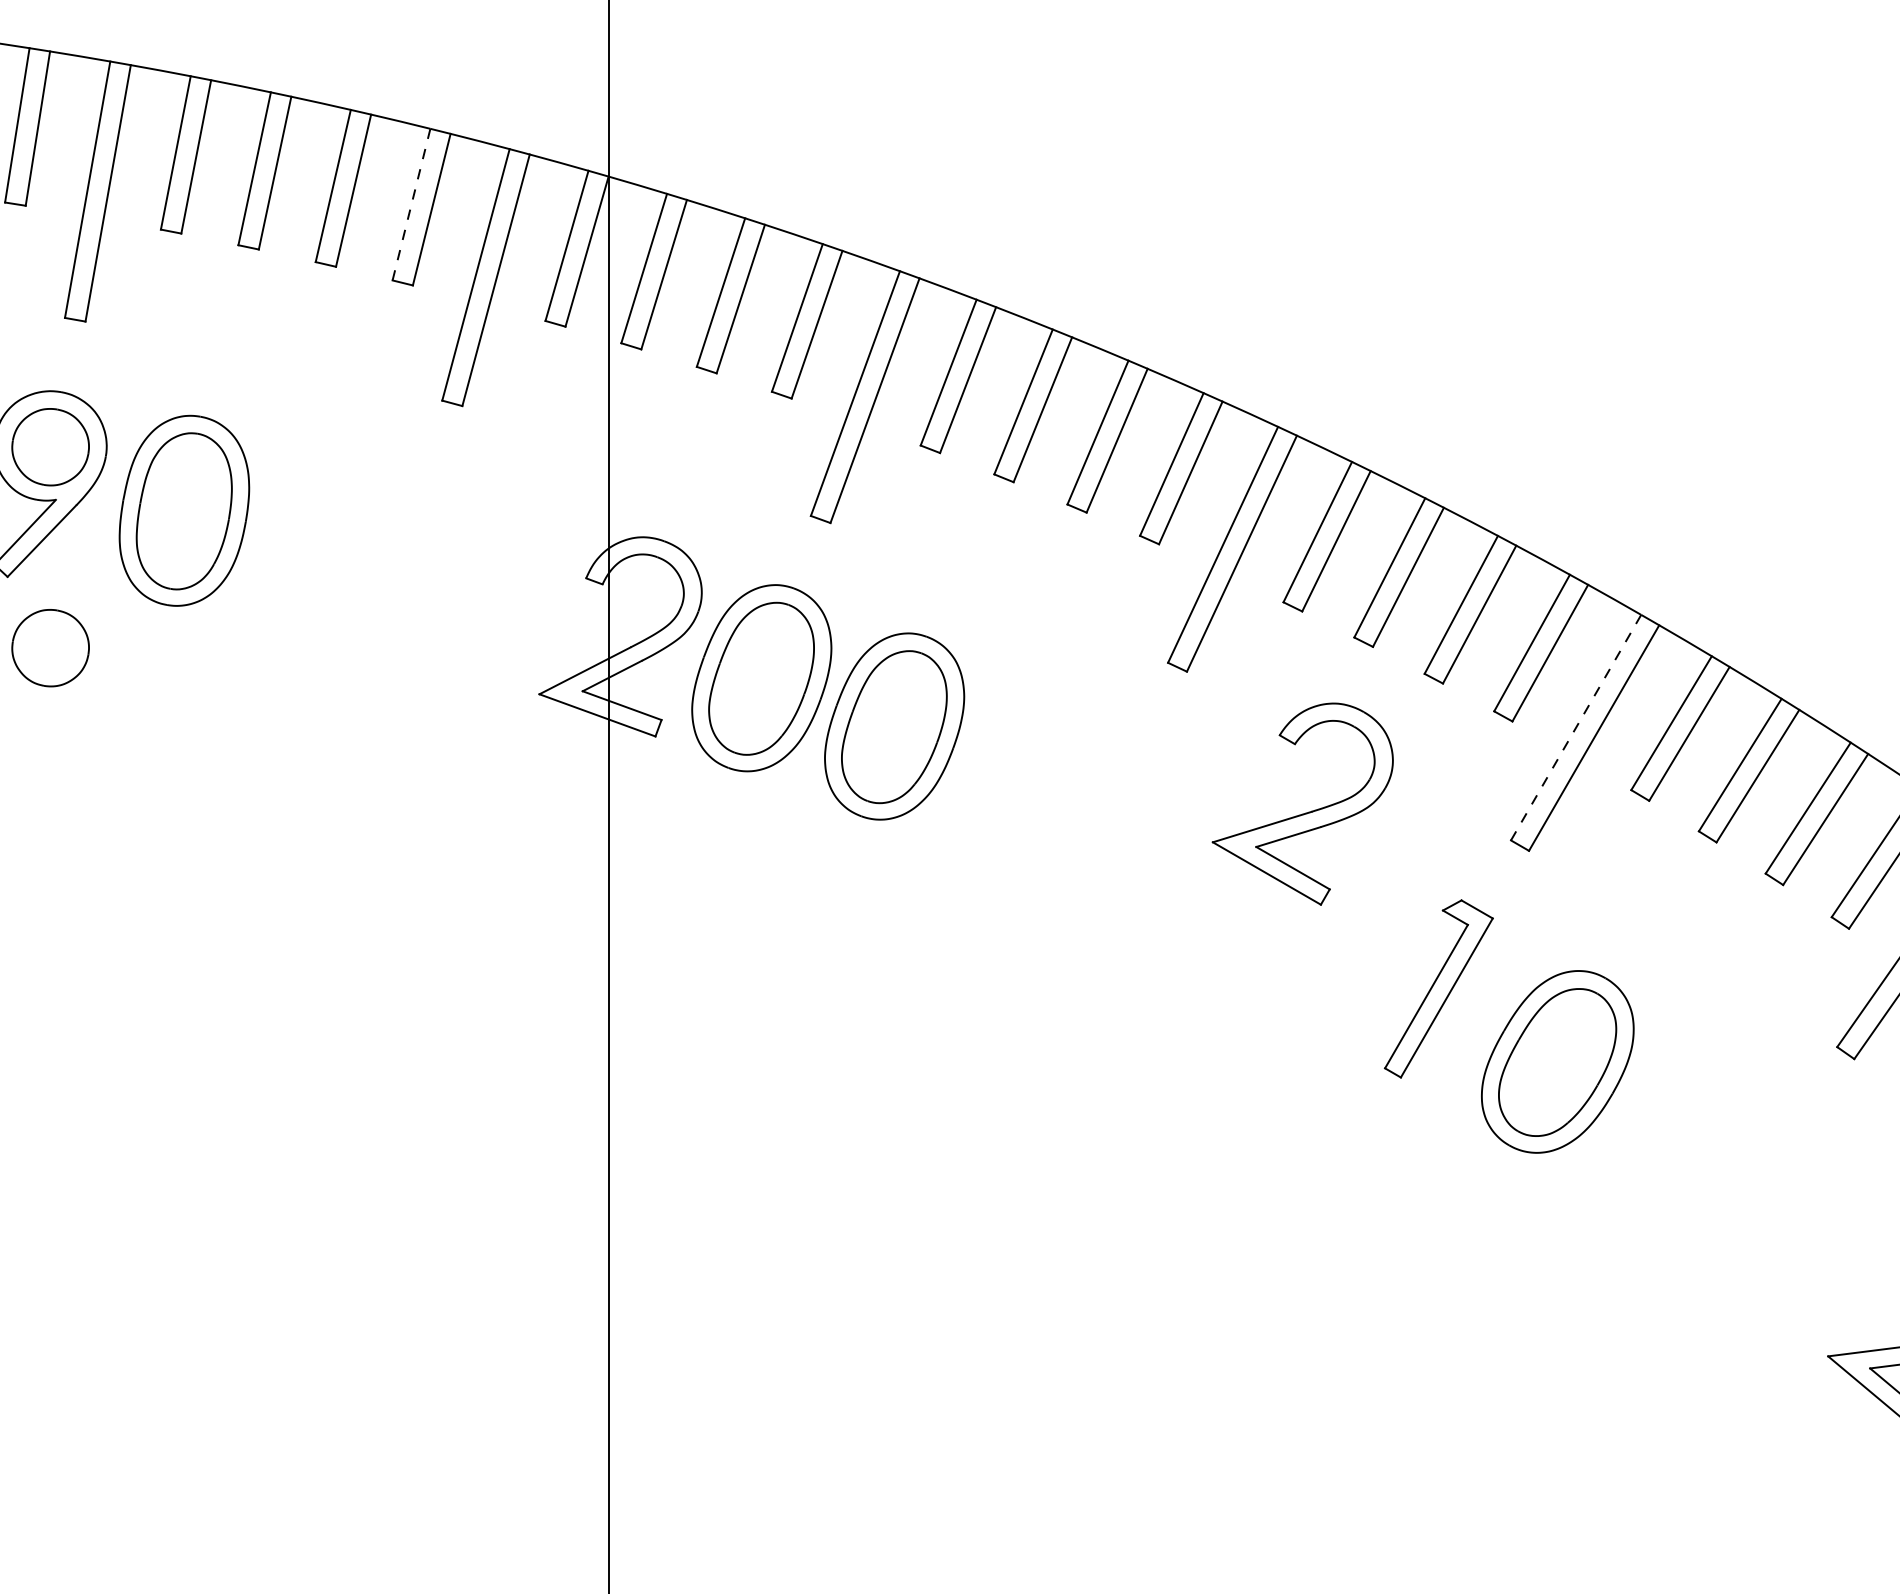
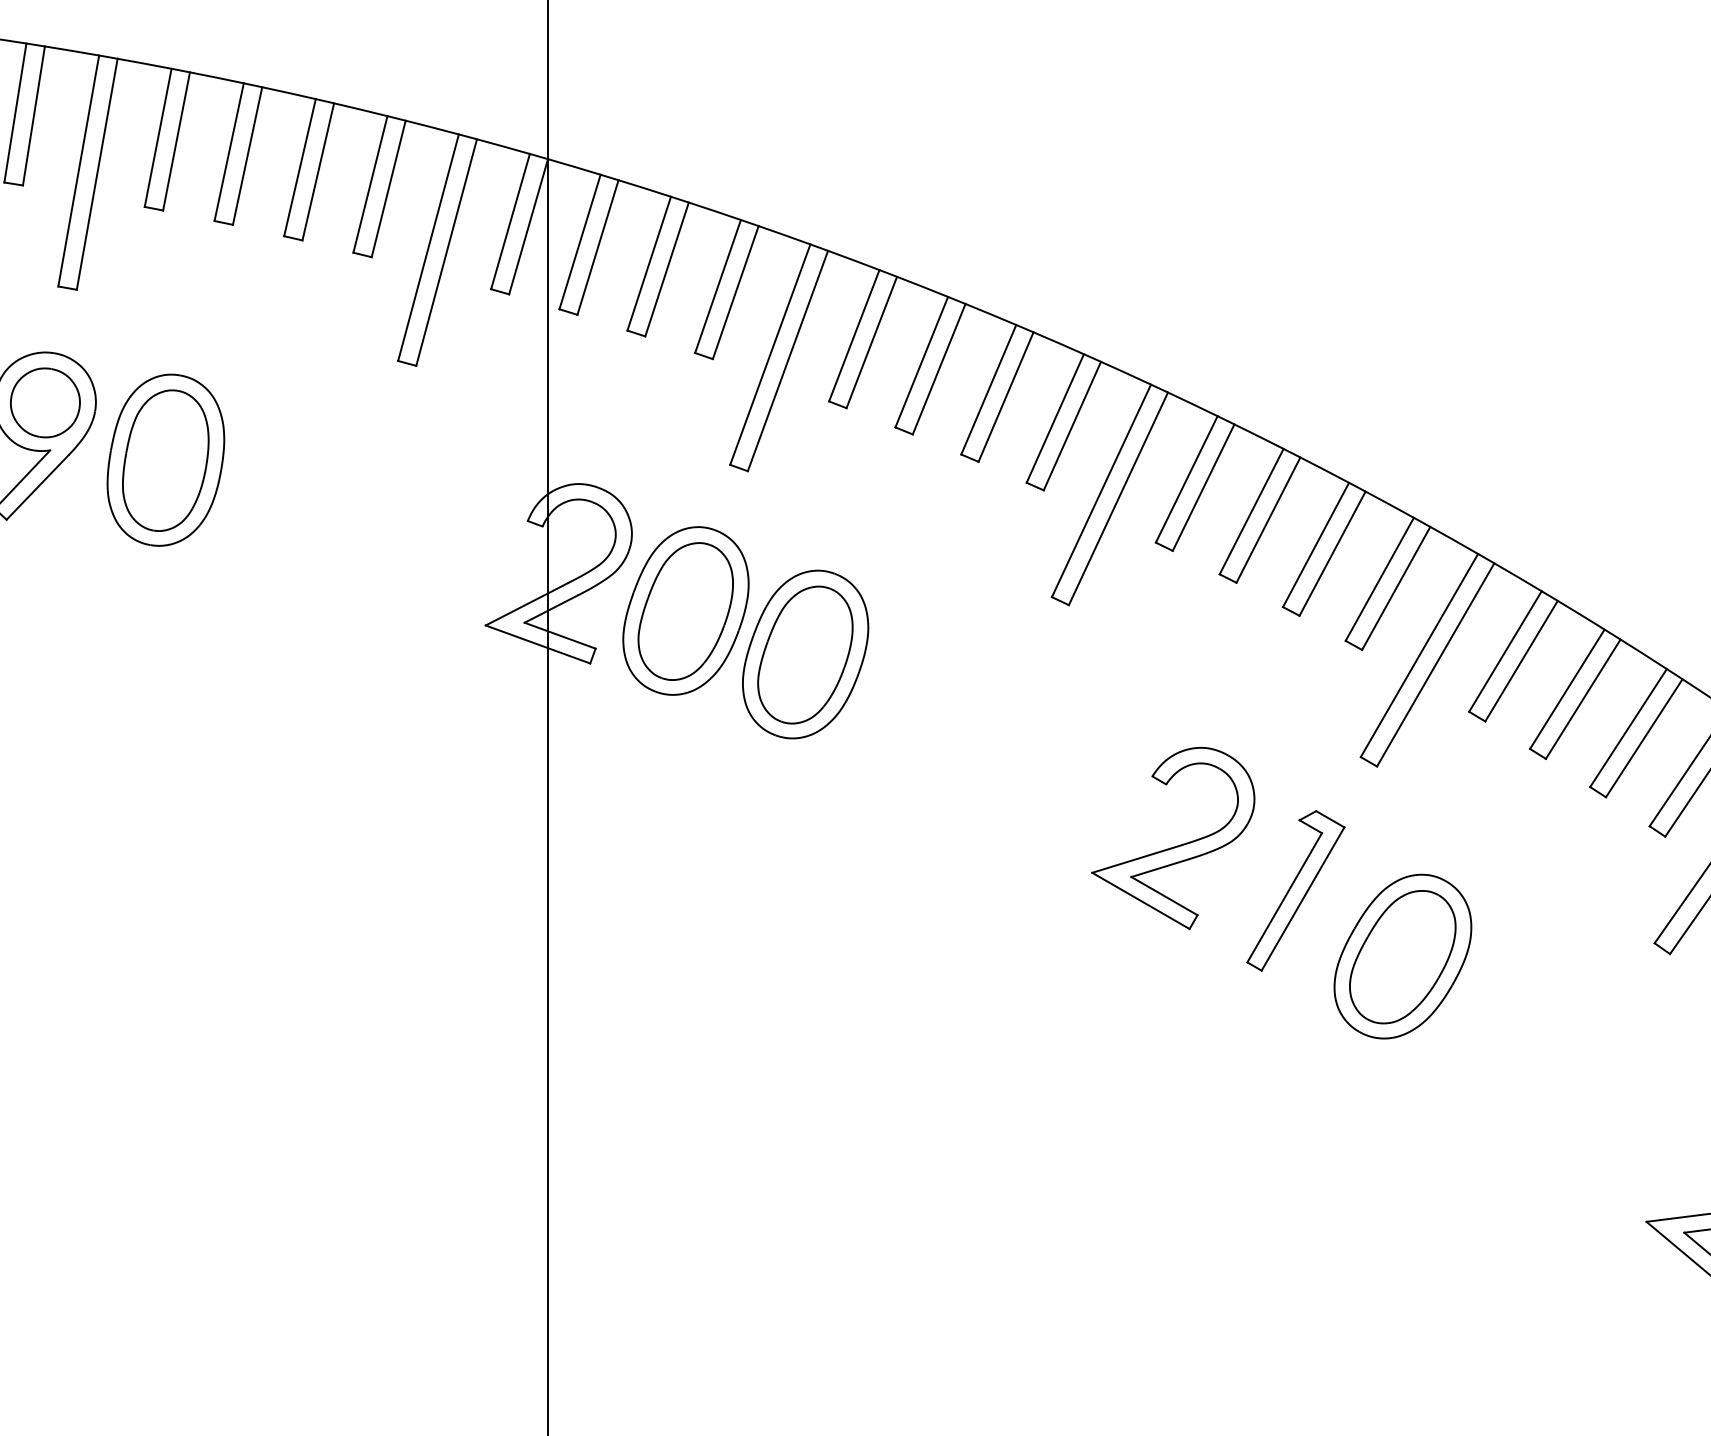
line: (411, 204) -> (370, 184), dashed -> solid
part: (50, 647) -> (45, 583), removed
line: (1576, 727) -> (1419, 655), dashed -> solid
part: (1306, 811) -> (1176, 845), moved

